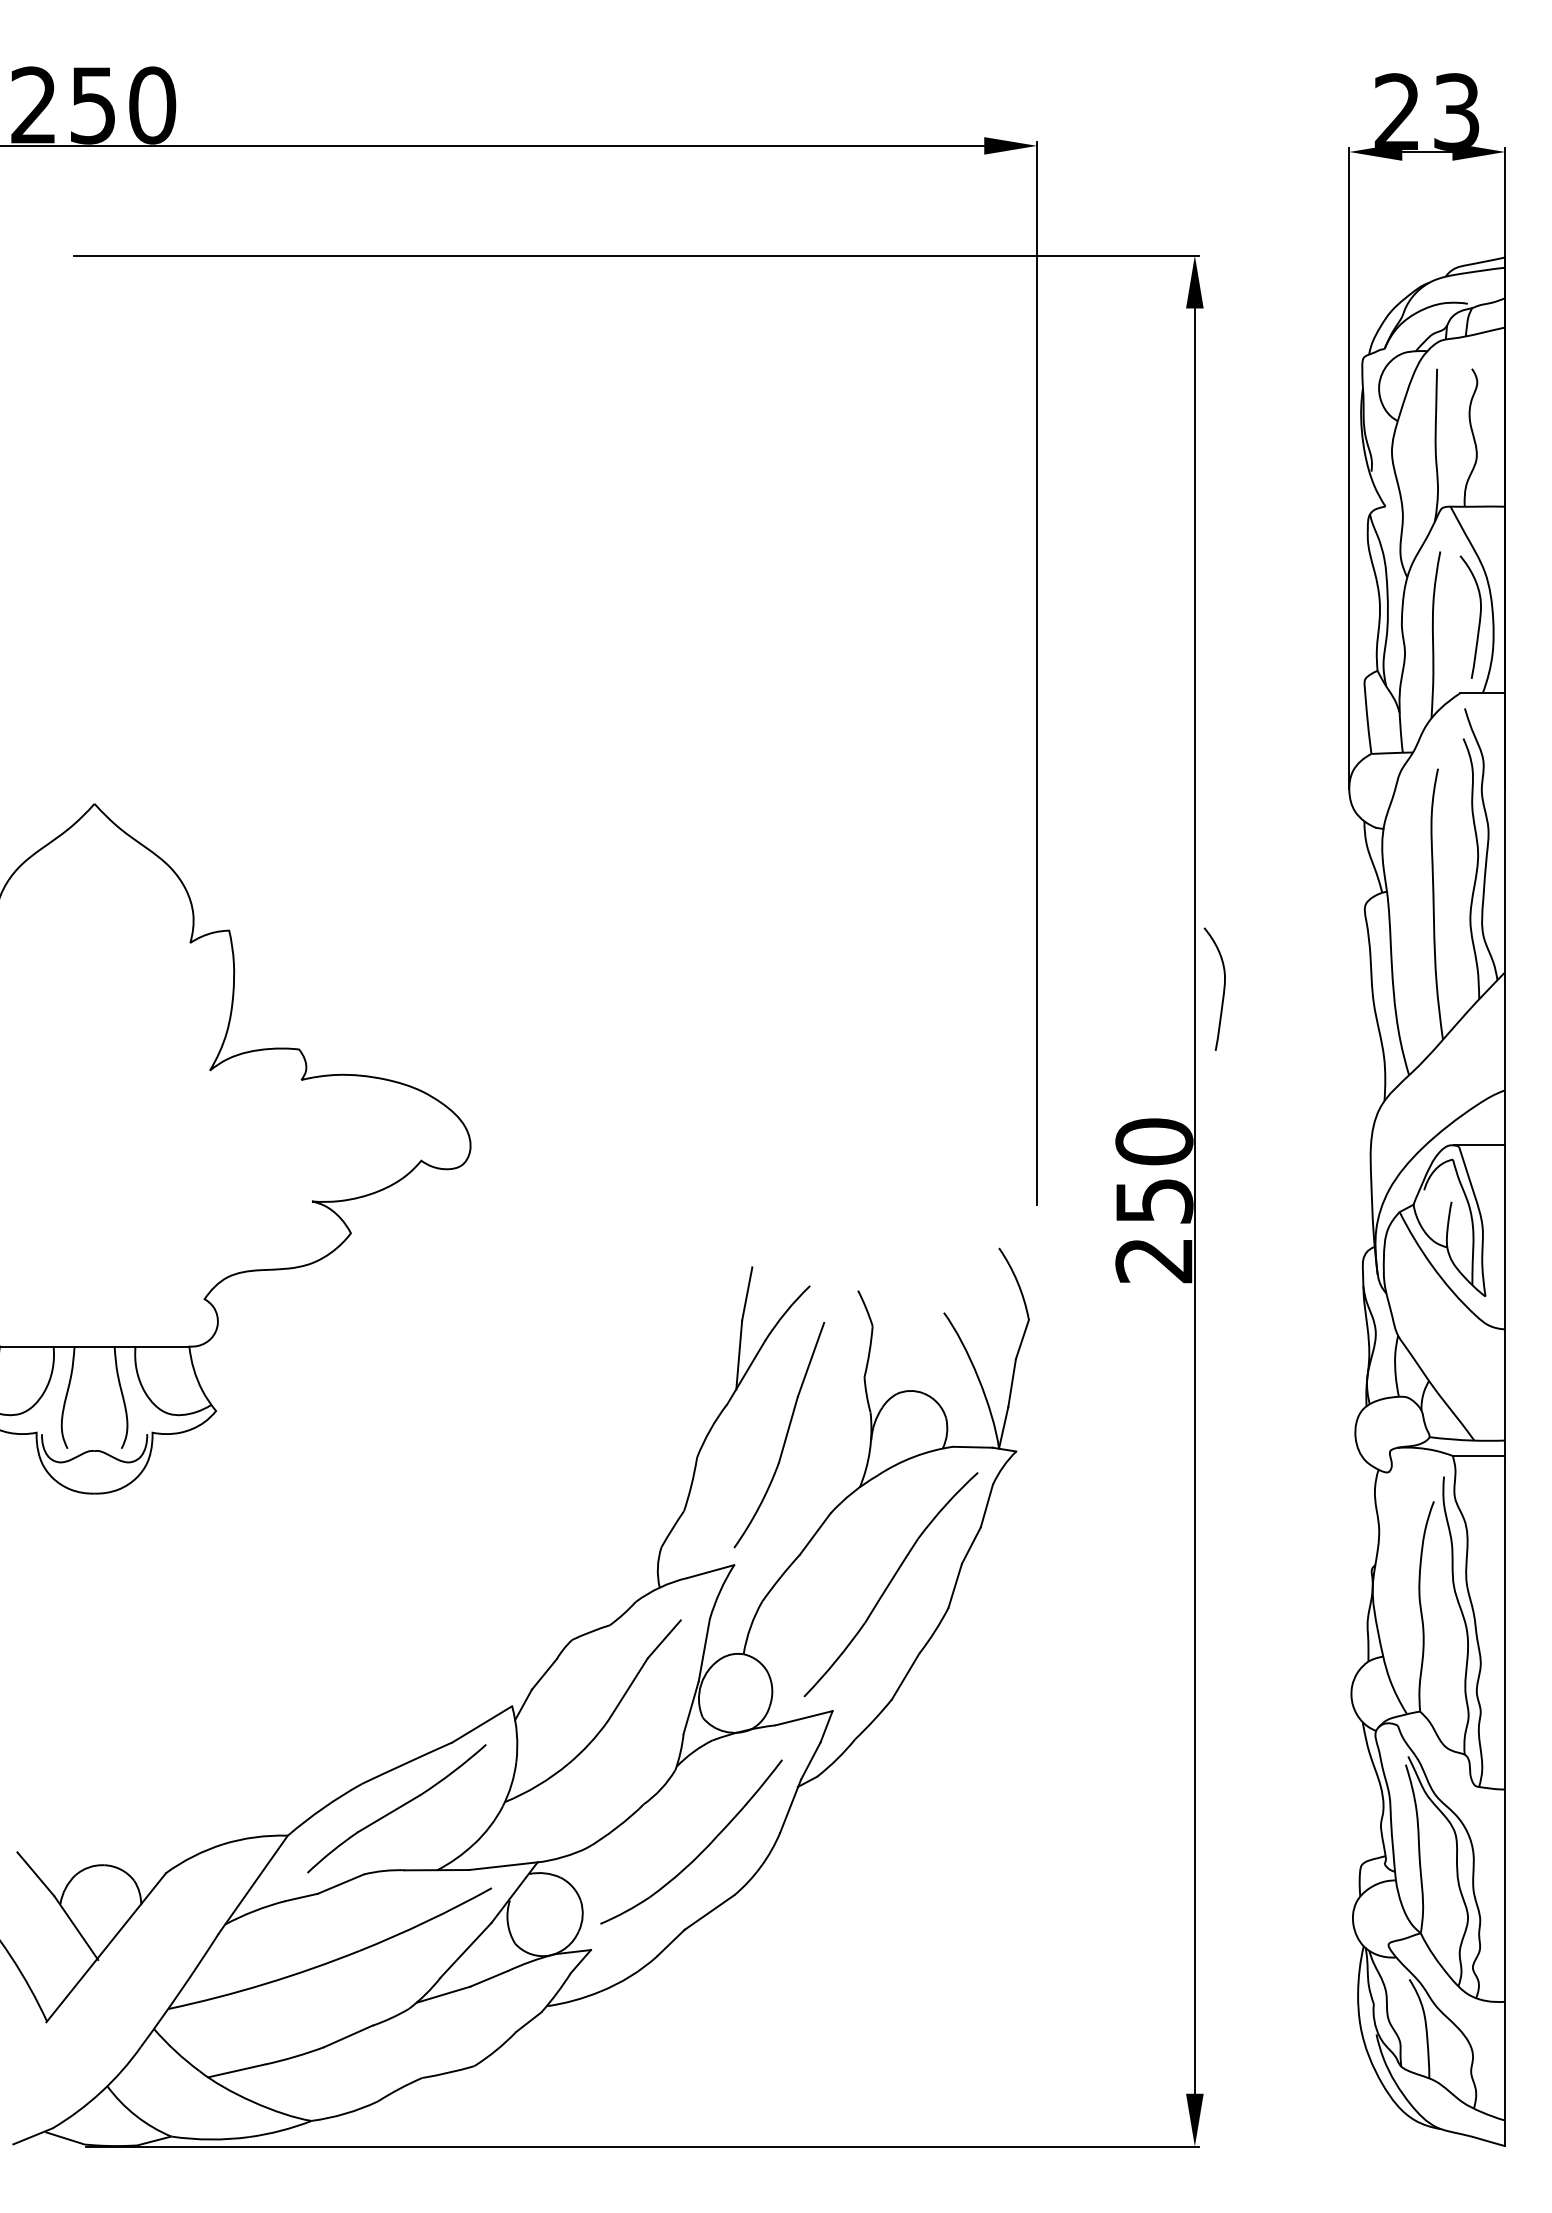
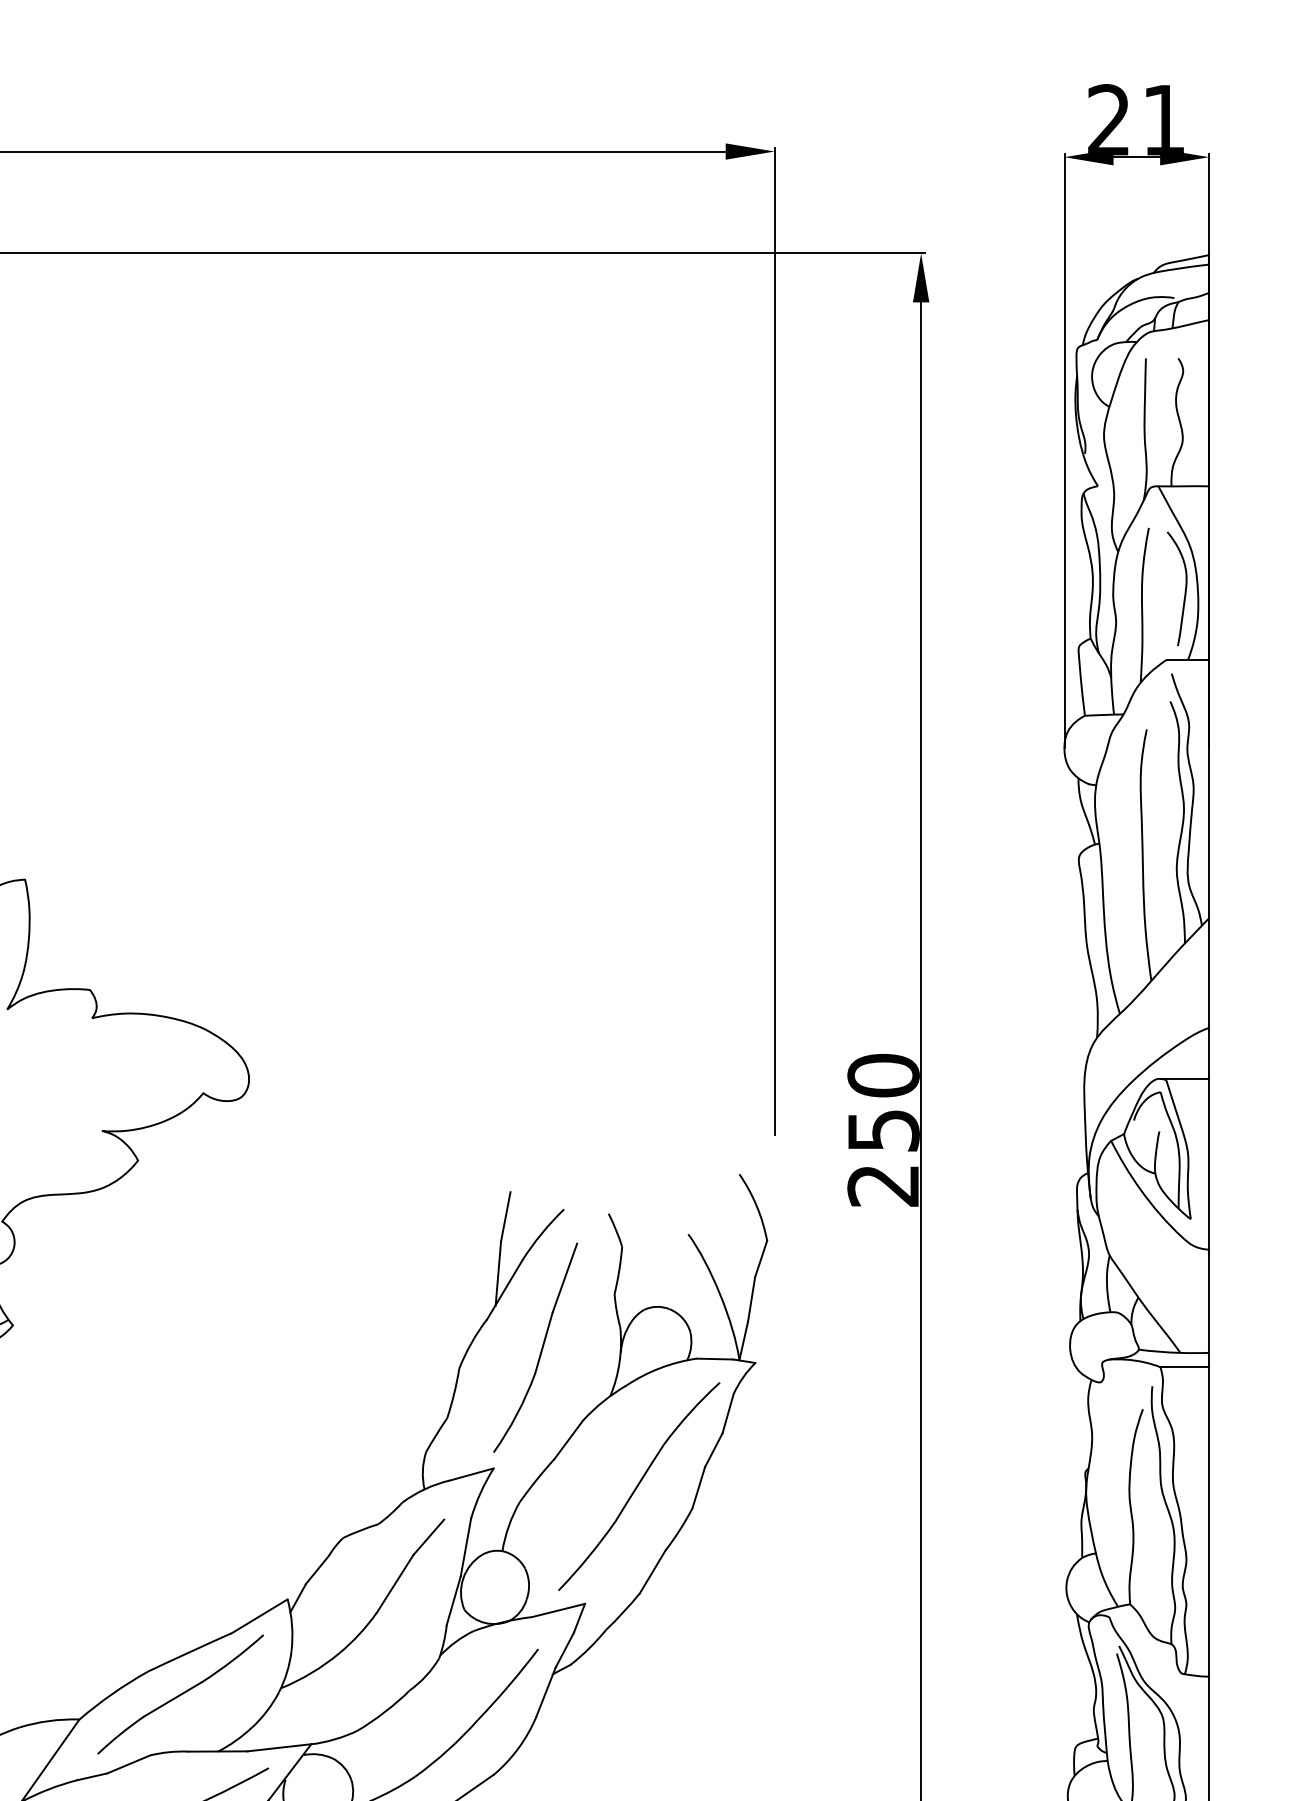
text: (1456, 111) -> (1163, 119), 23 -> 21
curve: (1223, 988) -> (947, 933), removed

